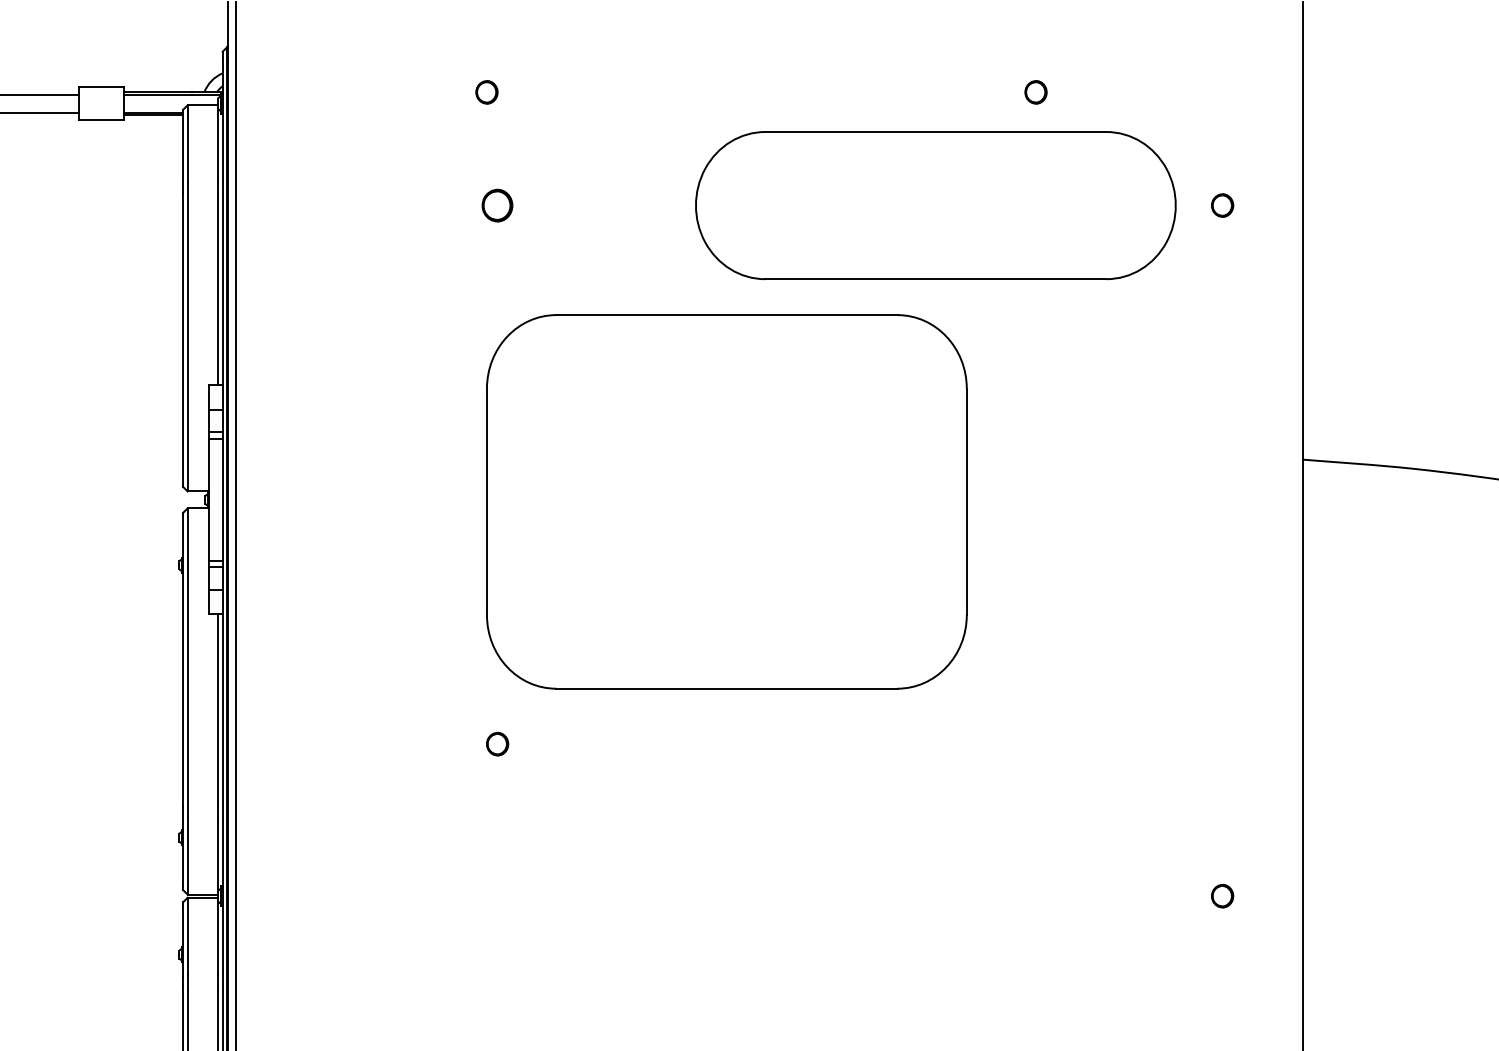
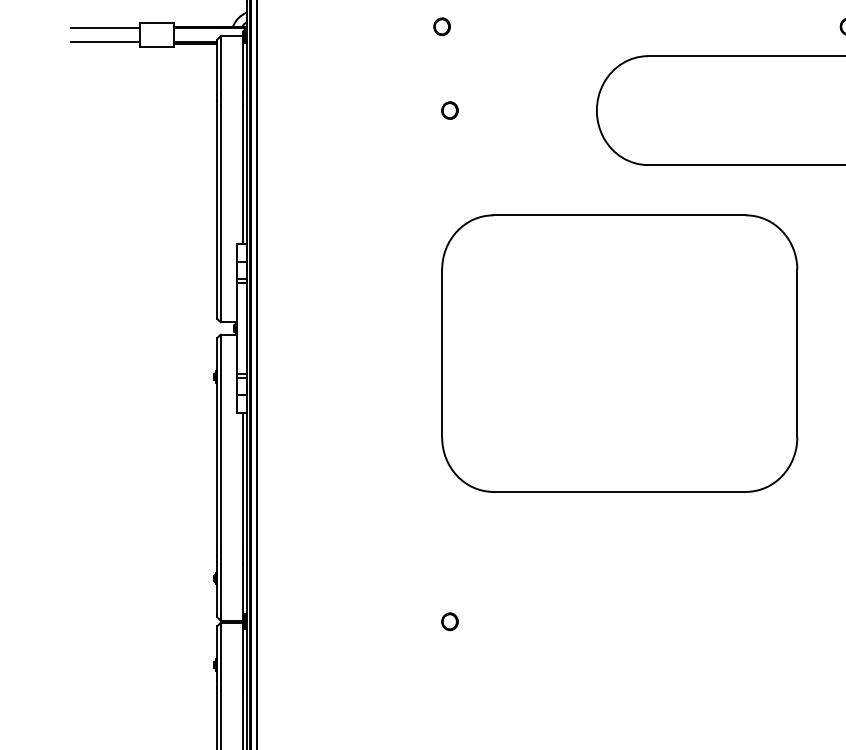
part: (497, 205) -> (449, 110), size x0.71
part: (726, 501) -> (619, 353), moved
part: (497, 744) -> (449, 622), moved

